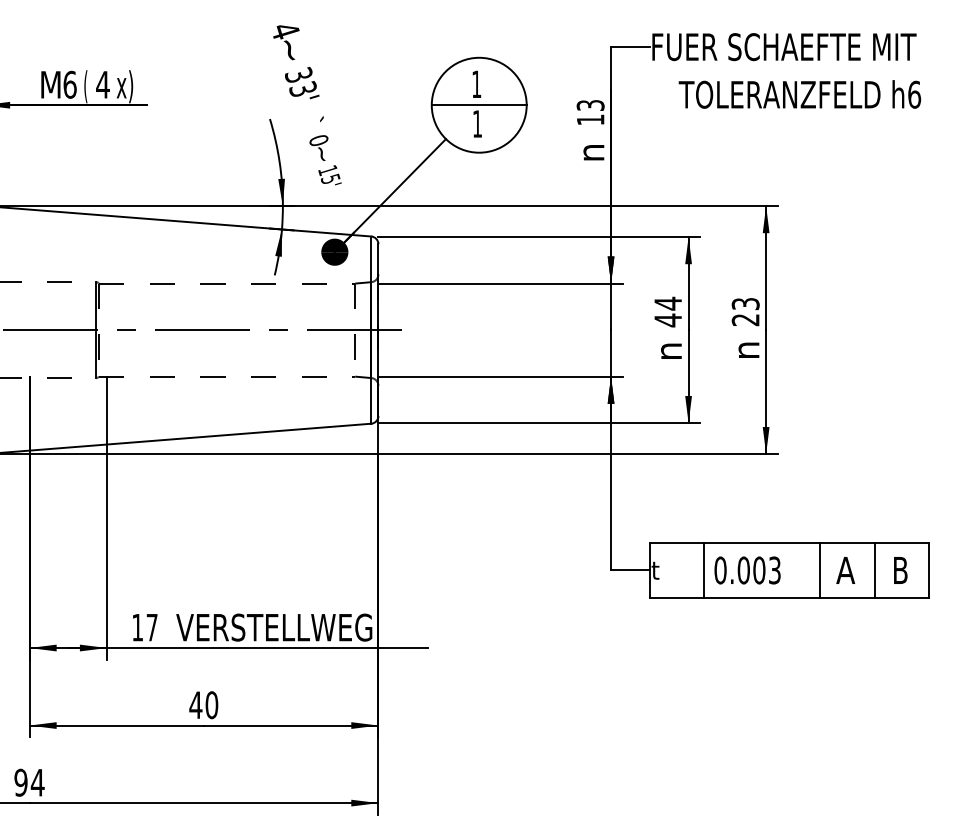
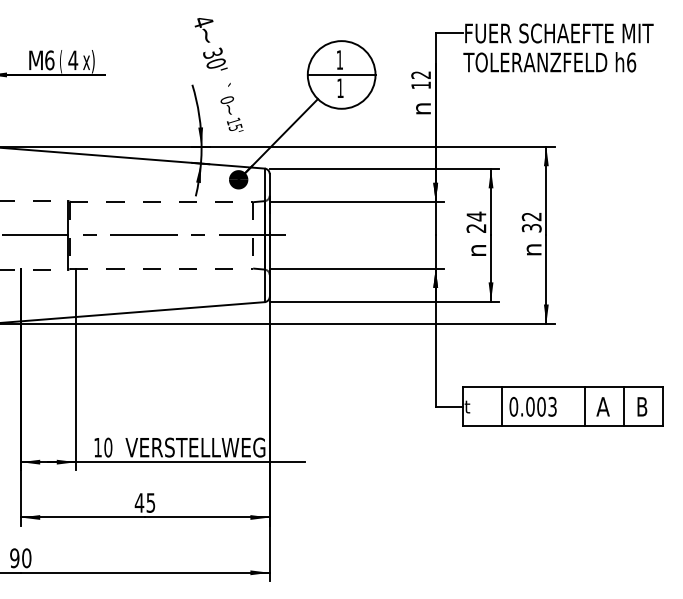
text: (302, 88) -> (215, 63), 33' -> 30'
text: (799, 94) -> (549, 62), moved
text: (590, 105) -> (421, 75), 13 -> 12
text: (745, 312) -> (531, 222), 23 -> 32
text: (667, 320) -> (475, 228), 44 -> 24
text: (151, 627) -> (107, 447), 17 -> 10
text: (211, 705) -> (150, 503), 40 -> 45
text: (37, 782) -> (26, 558), 94 -> 90

